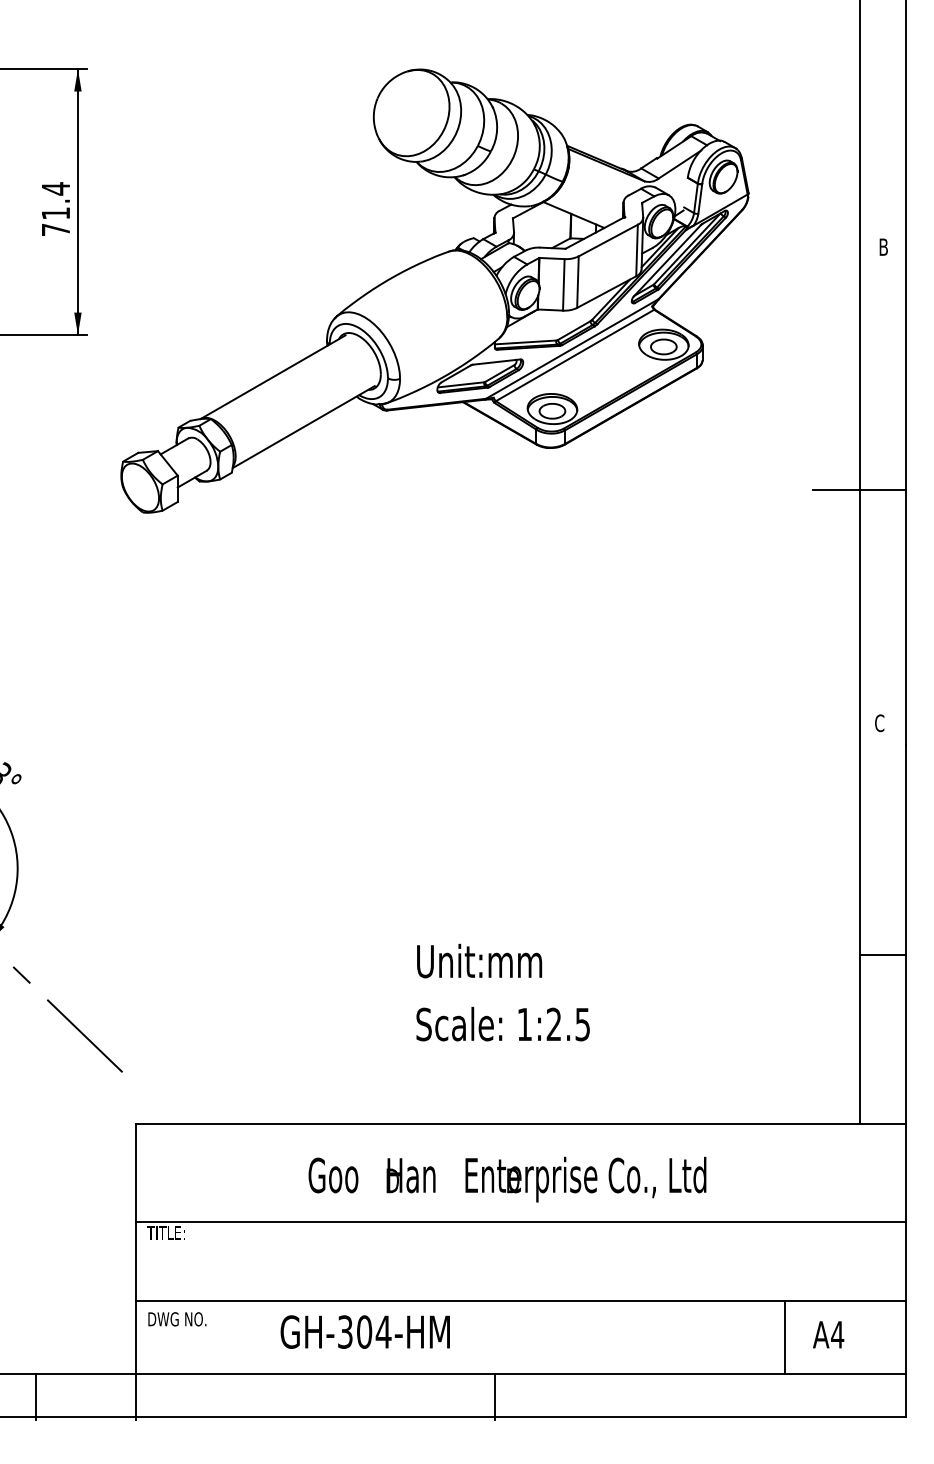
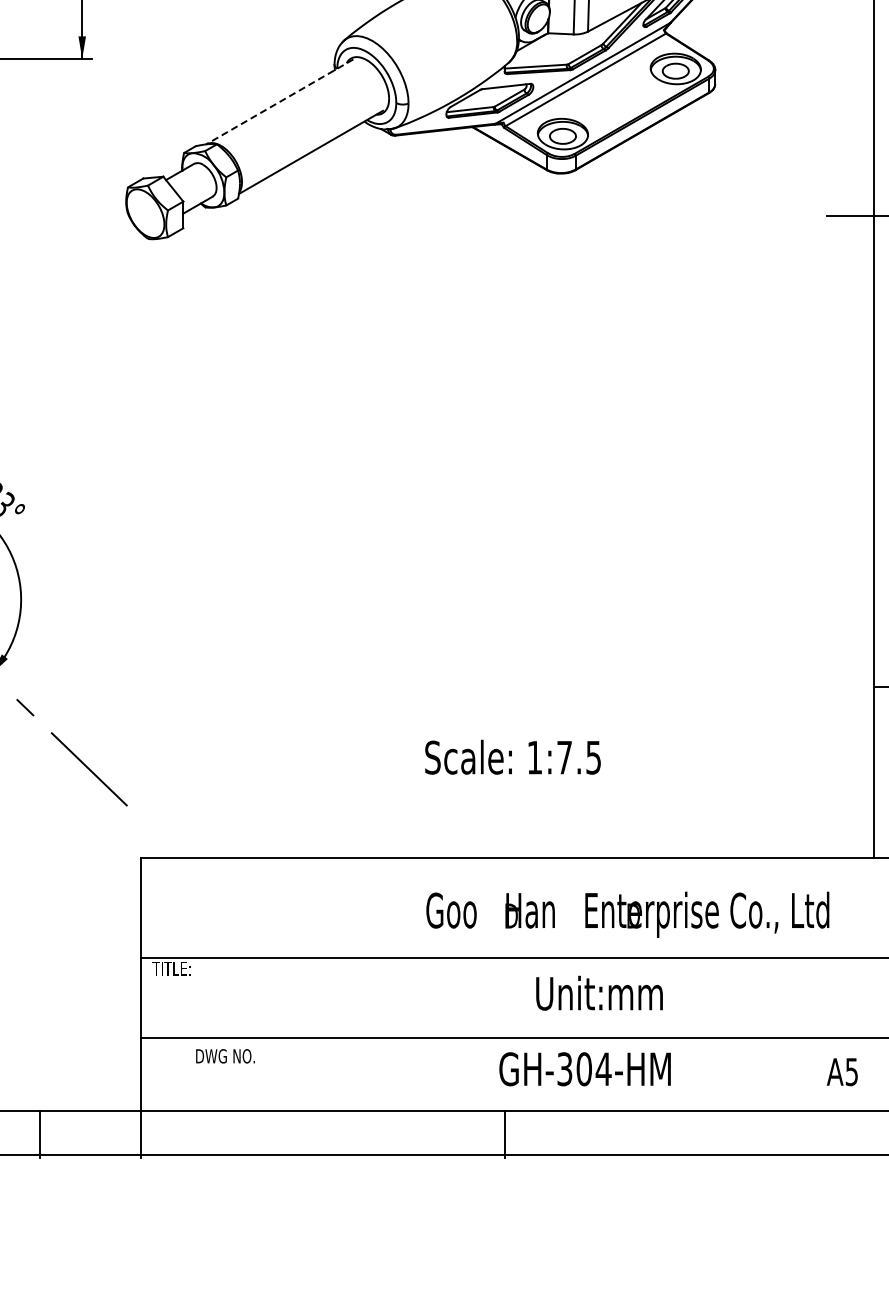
line: (272, 377) -> (279, 102), solid -> dashed
text: (479, 960) -> (599, 992), moved
text: (553, 1023) -> (564, 756), 1:2.5 -> 1:7.5
text: (507, 1179) -> (627, 914), moved
text: (177, 1319) -> (225, 1056), moved
text: (364, 1331) -> (584, 1068), moved
text: (837, 1334) -> (851, 1071), A4 -> A5
line: (785, 1337) -> (799, 1074), removed

